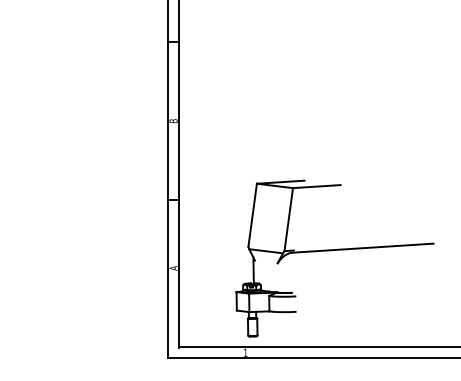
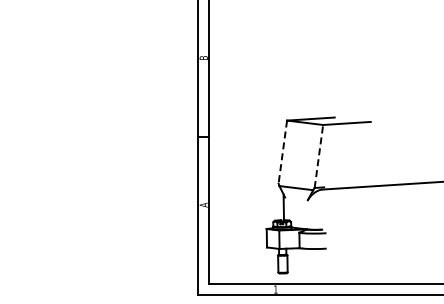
line: (252, 215) -> (282, 152), solid -> dashed
line: (288, 219) -> (318, 156), solid -> dashed

